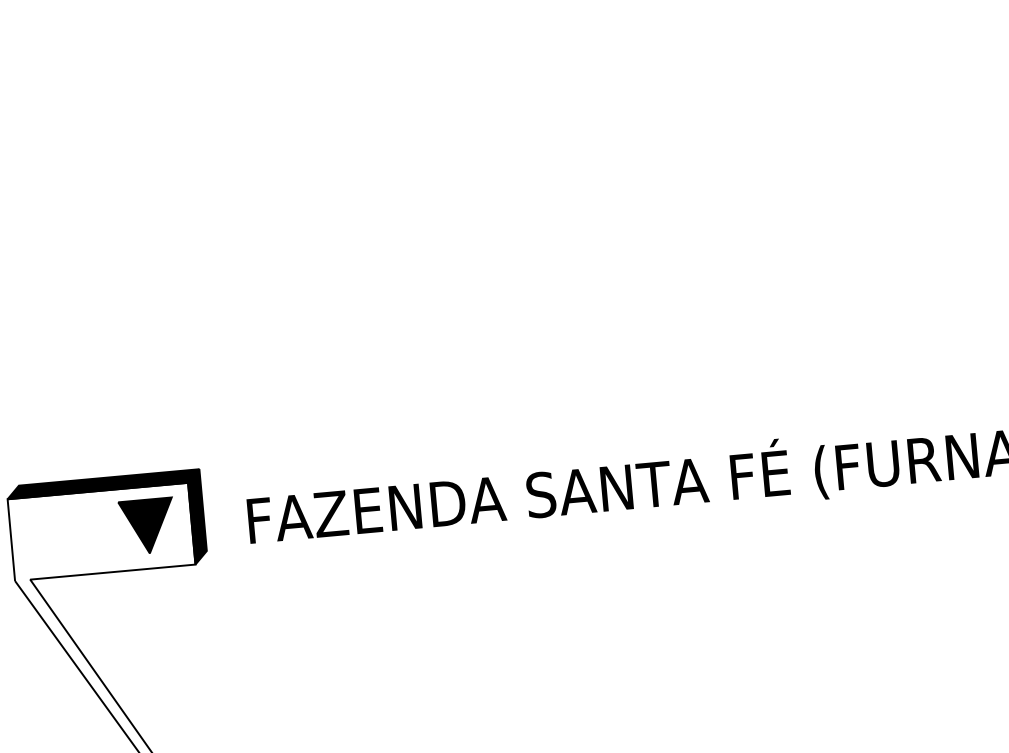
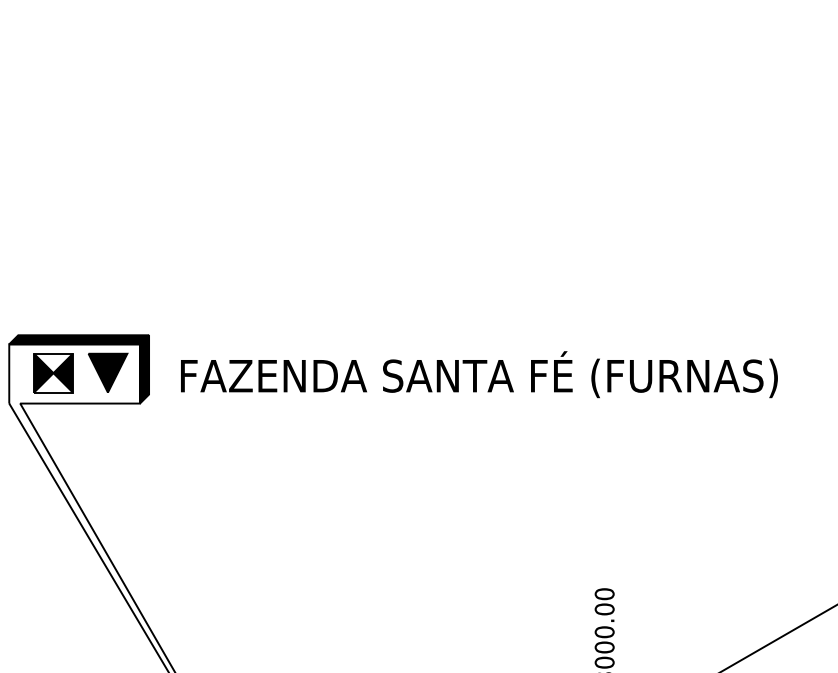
part: (72, 533) -> (53, 373), added

